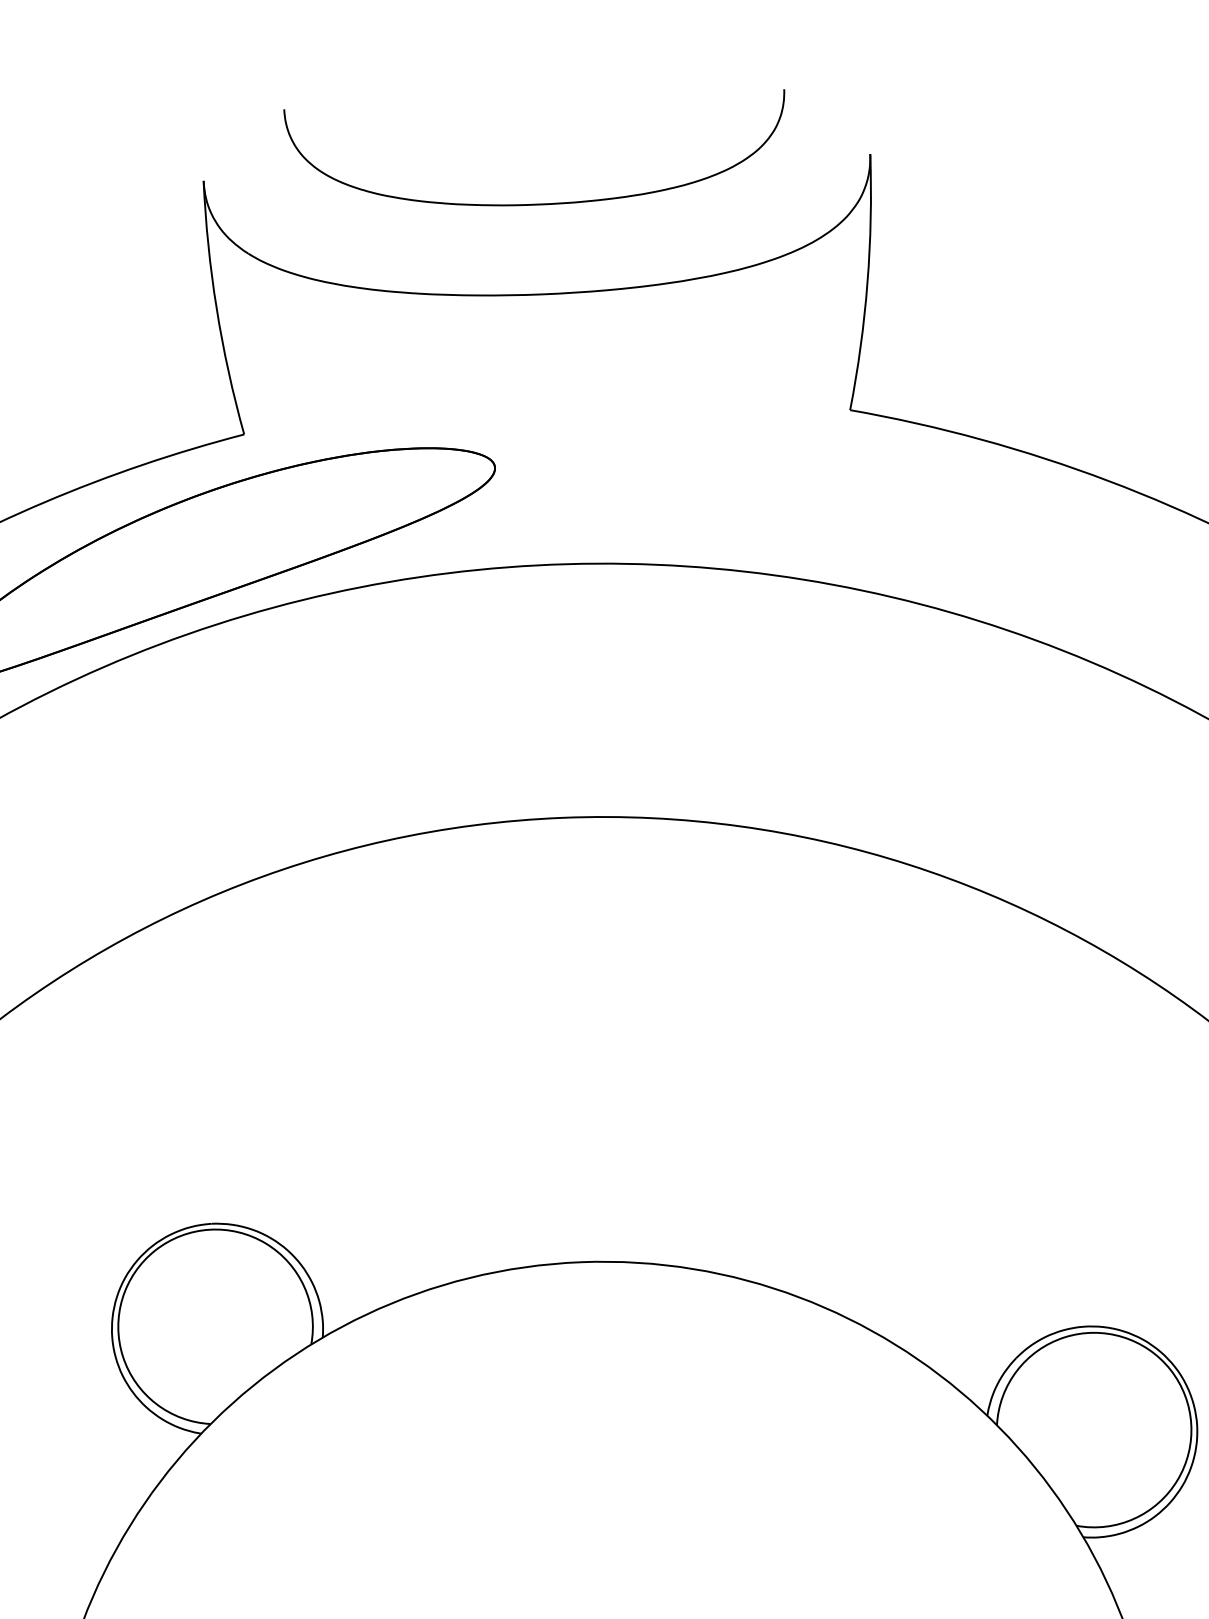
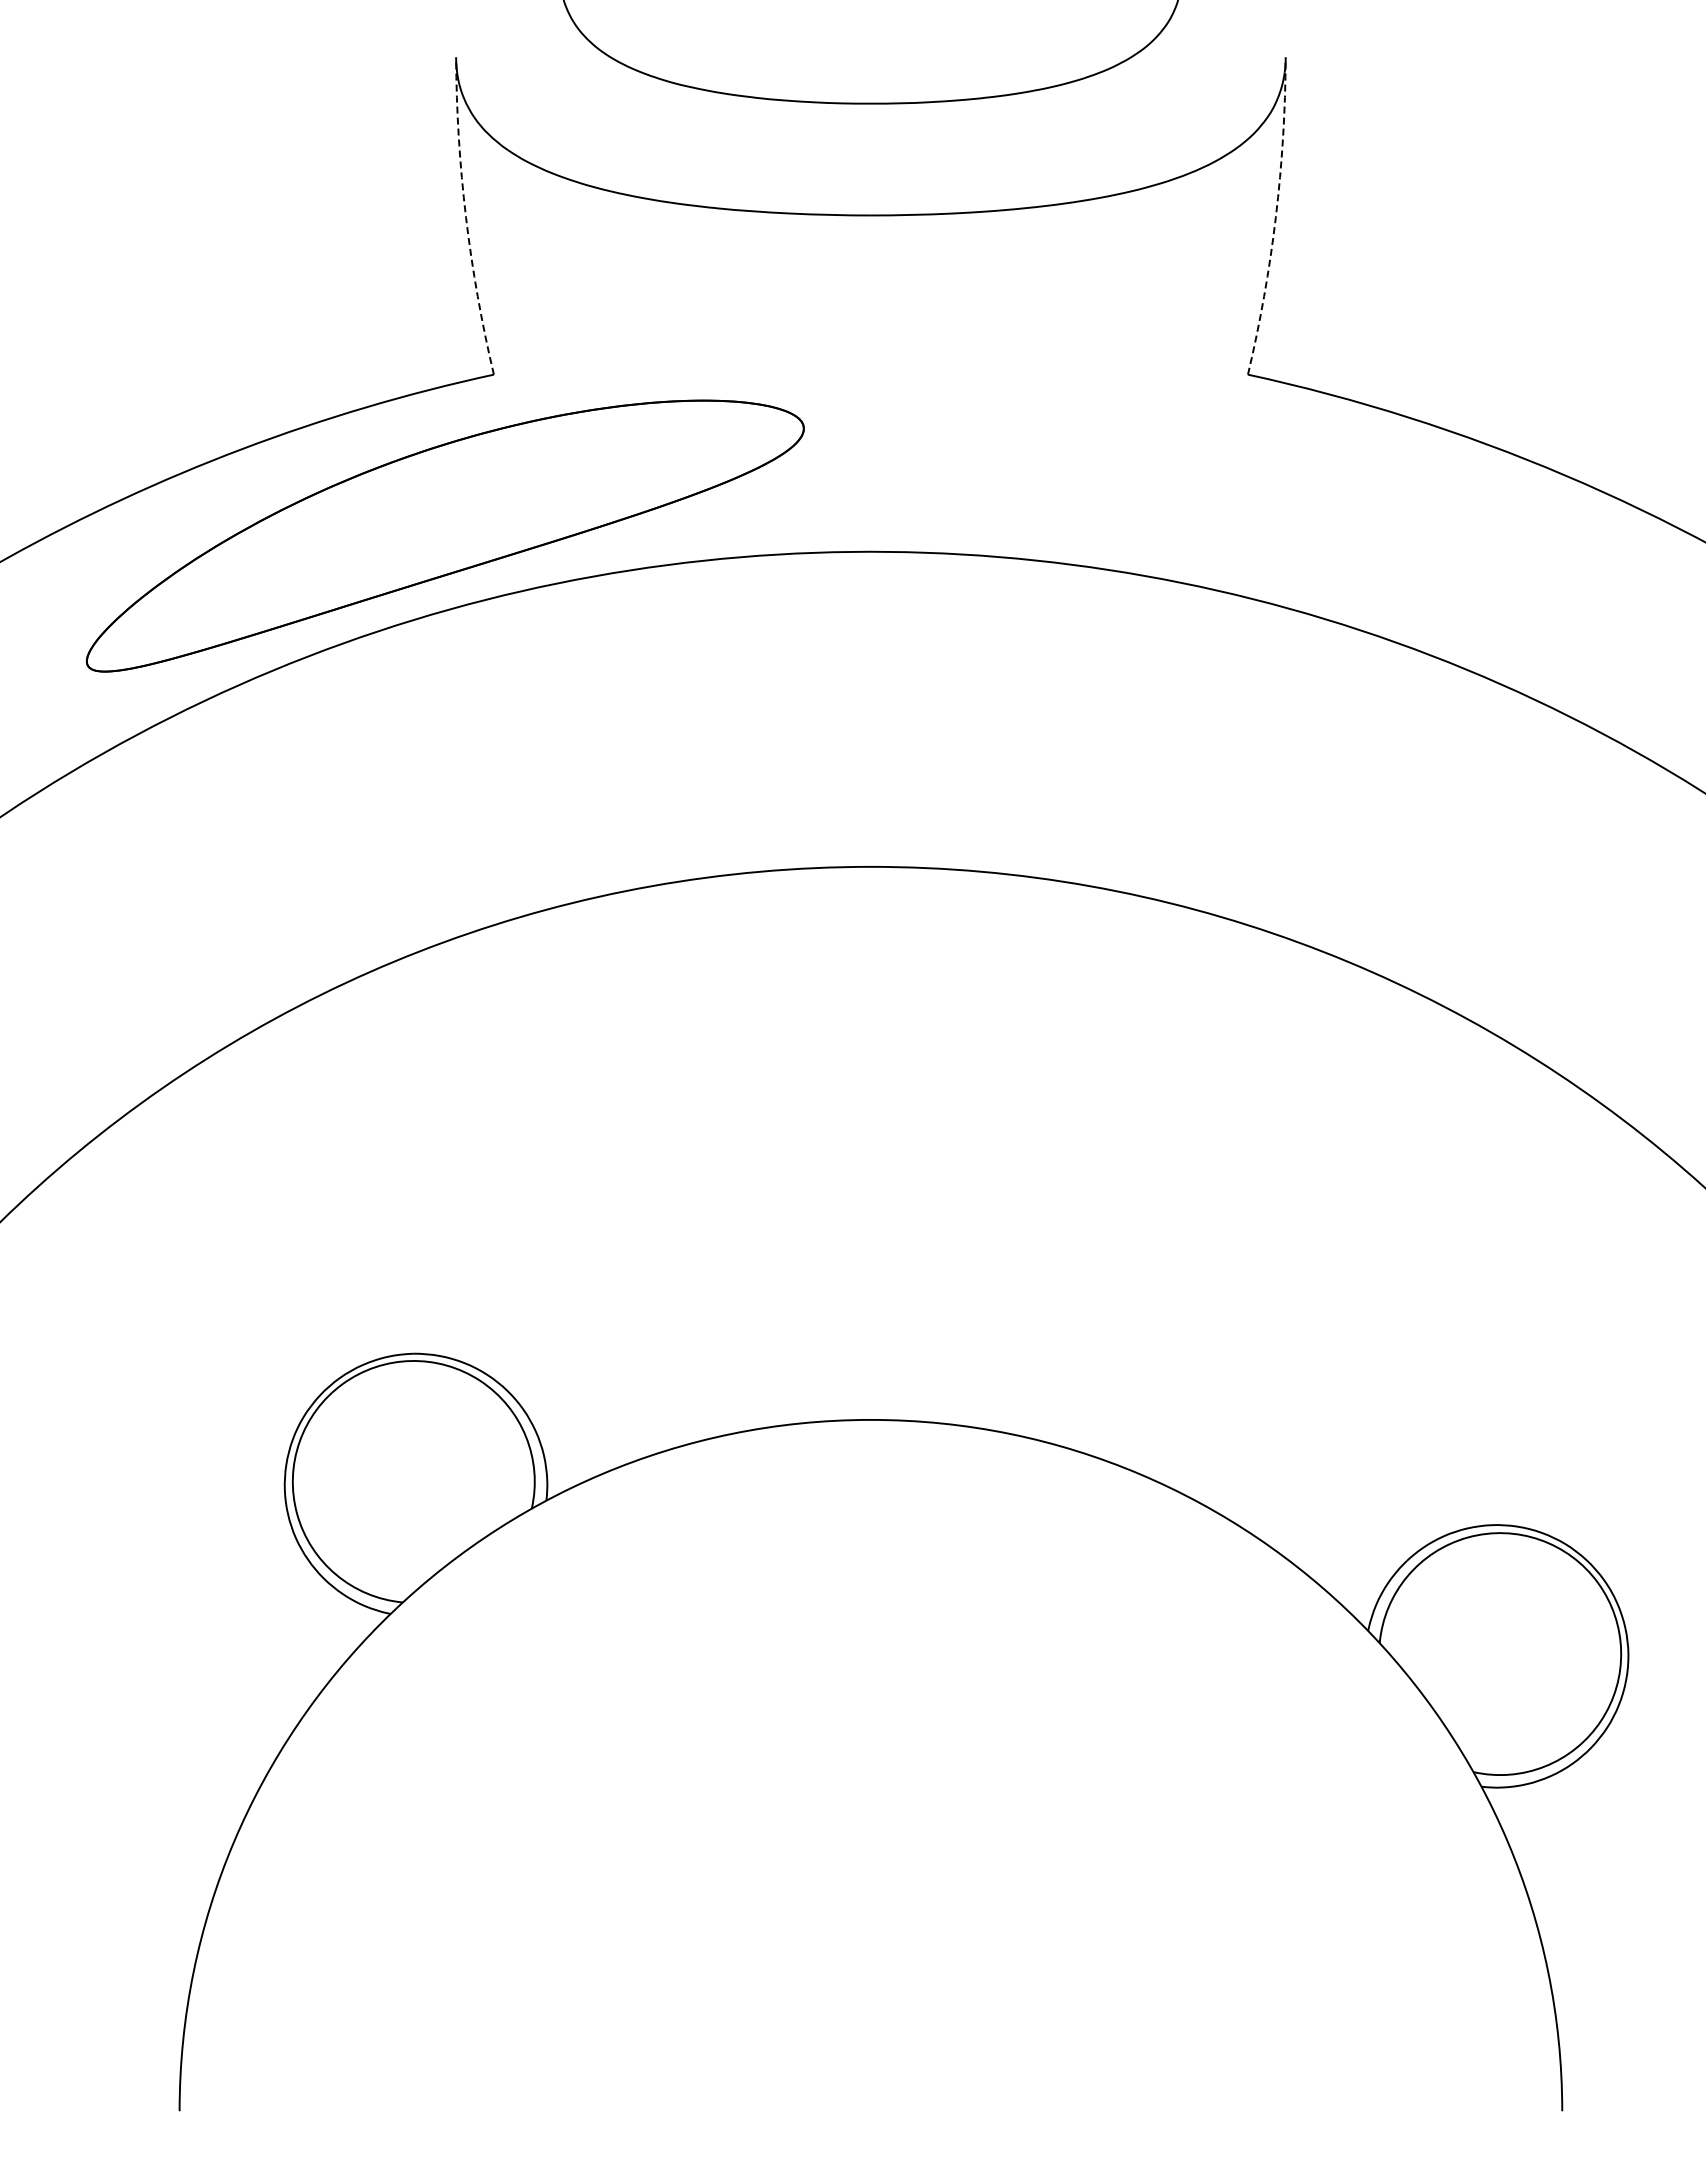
arc: (867, 282) -> (1275, 217), solid -> dashed
arc: (217, 309) -> (466, 217), solid -> dashed

